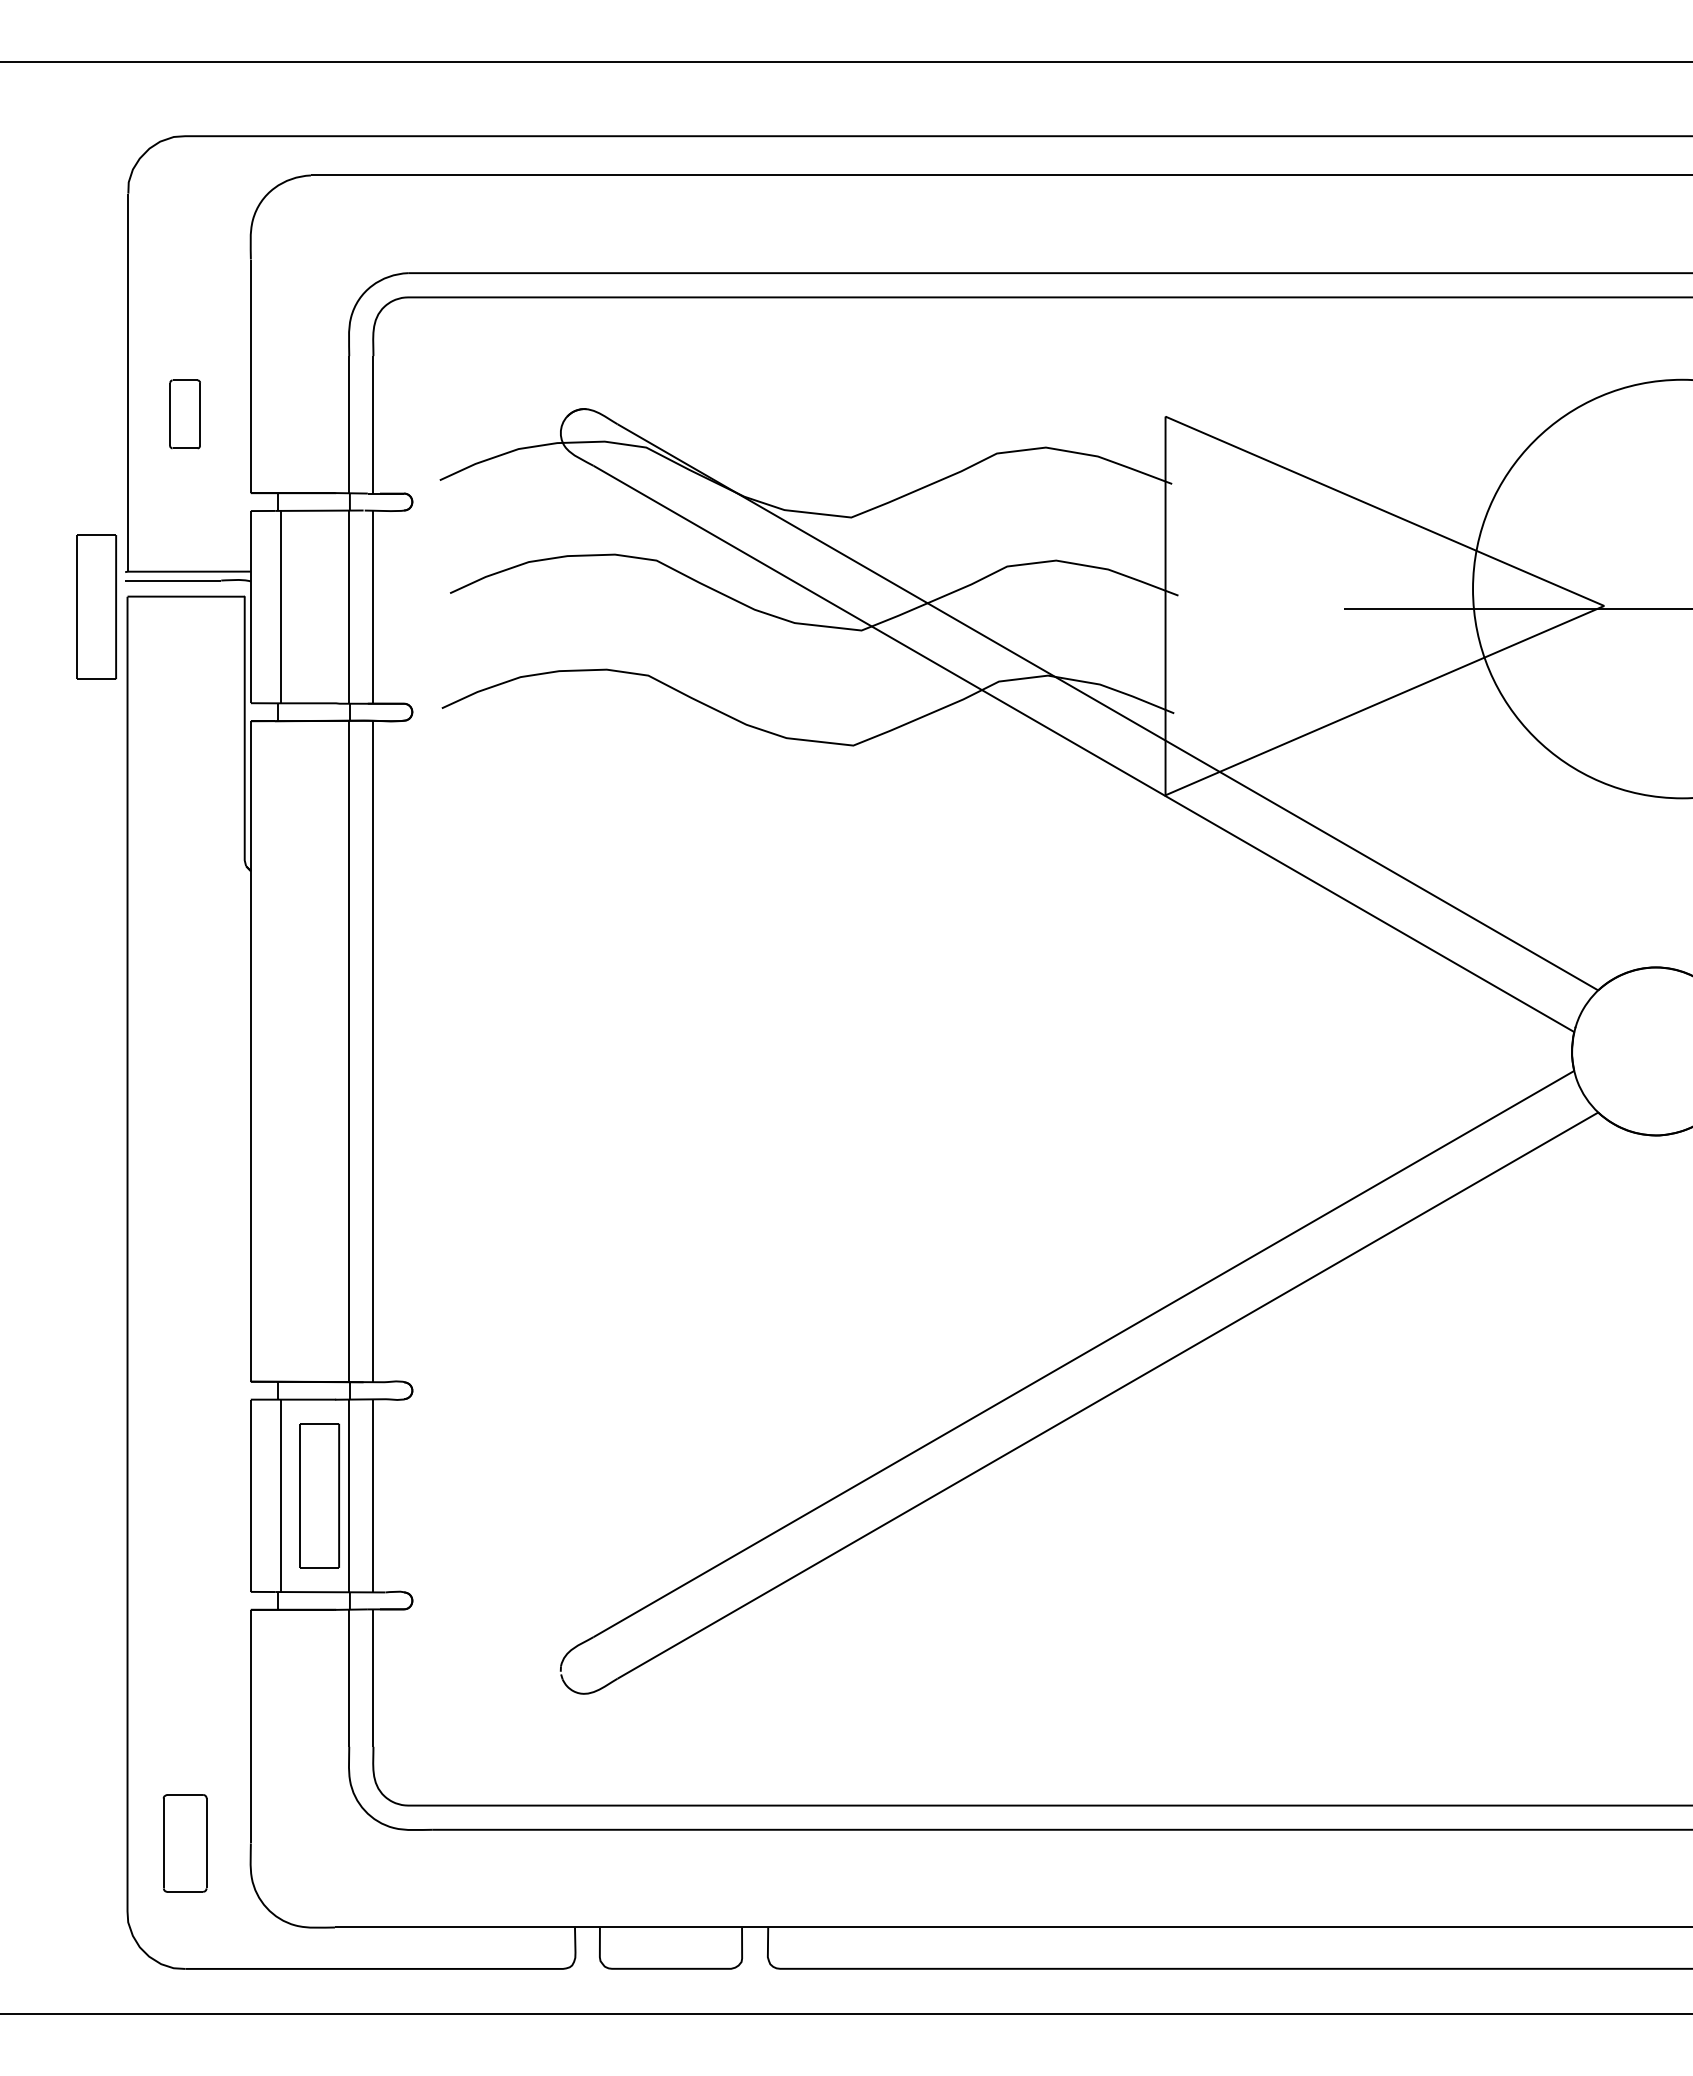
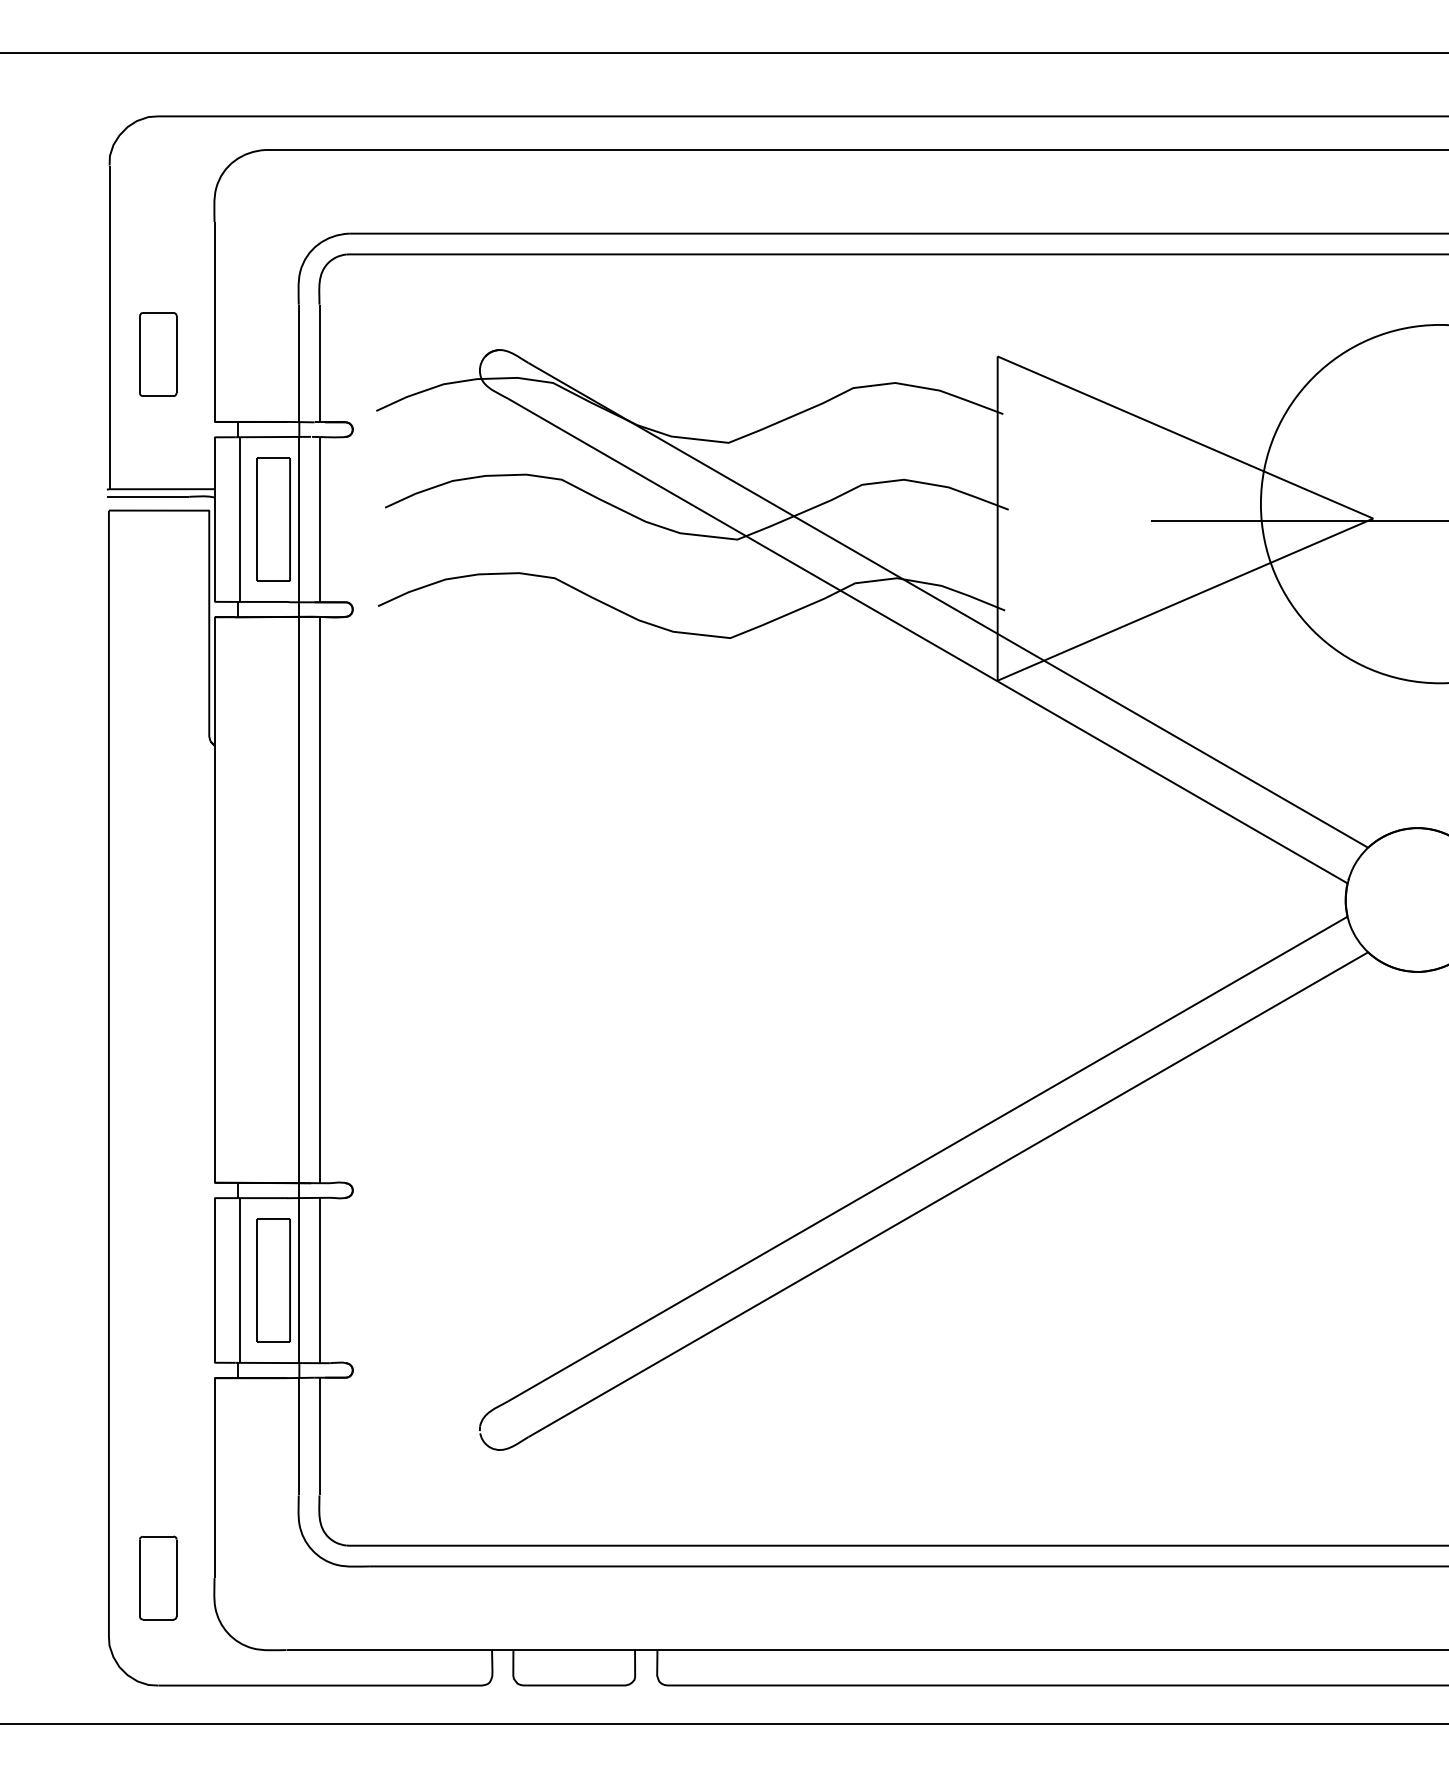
part: (184, 414) -> (157, 354), size x1.43
part: (96, 606) -> (273, 519), moved

